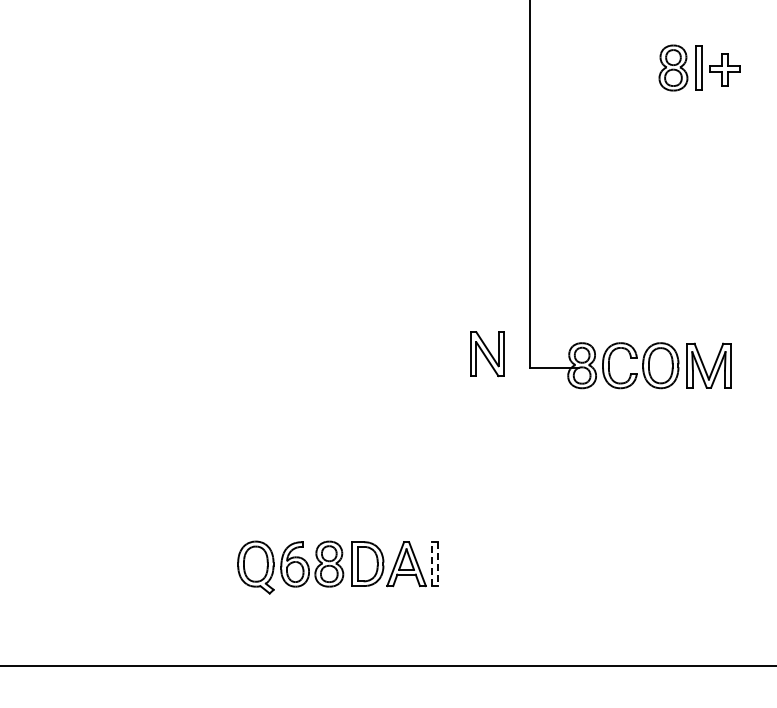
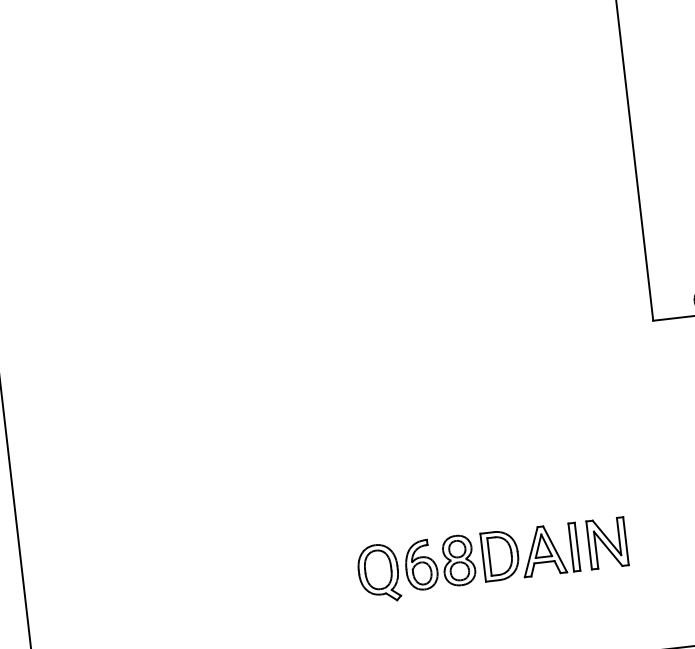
part: (487, 354) -> (607, 543), moved
line: (432, 564) -> (571, 547), dashed -> solid
line: (438, 564) -> (578, 547), dashed -> solid

